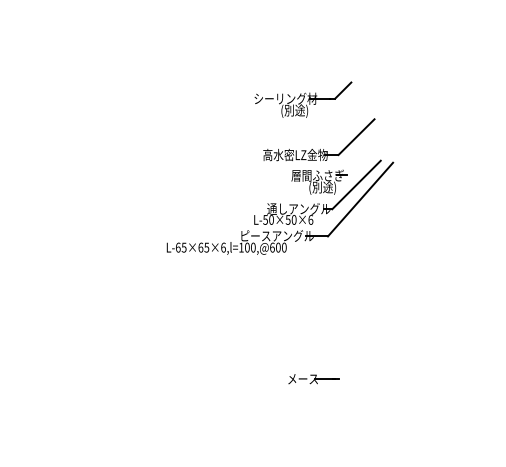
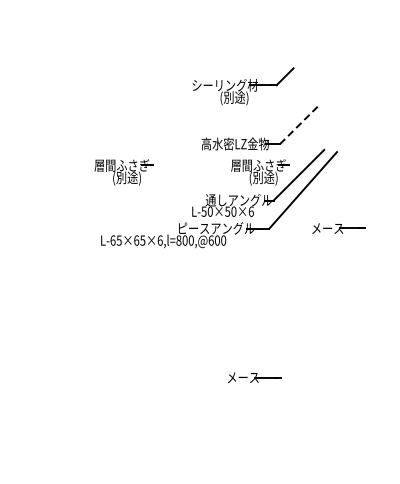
line: (356, 137) -> (298, 125), solid -> dashed
part: (188, 181) -> (123, 171), added
part: (394, 236) -> (338, 228), added
text: (241, 247) -> (178, 240), L-65×65×6,l=100,@600 -> L-65×65×6,l=800,@600

